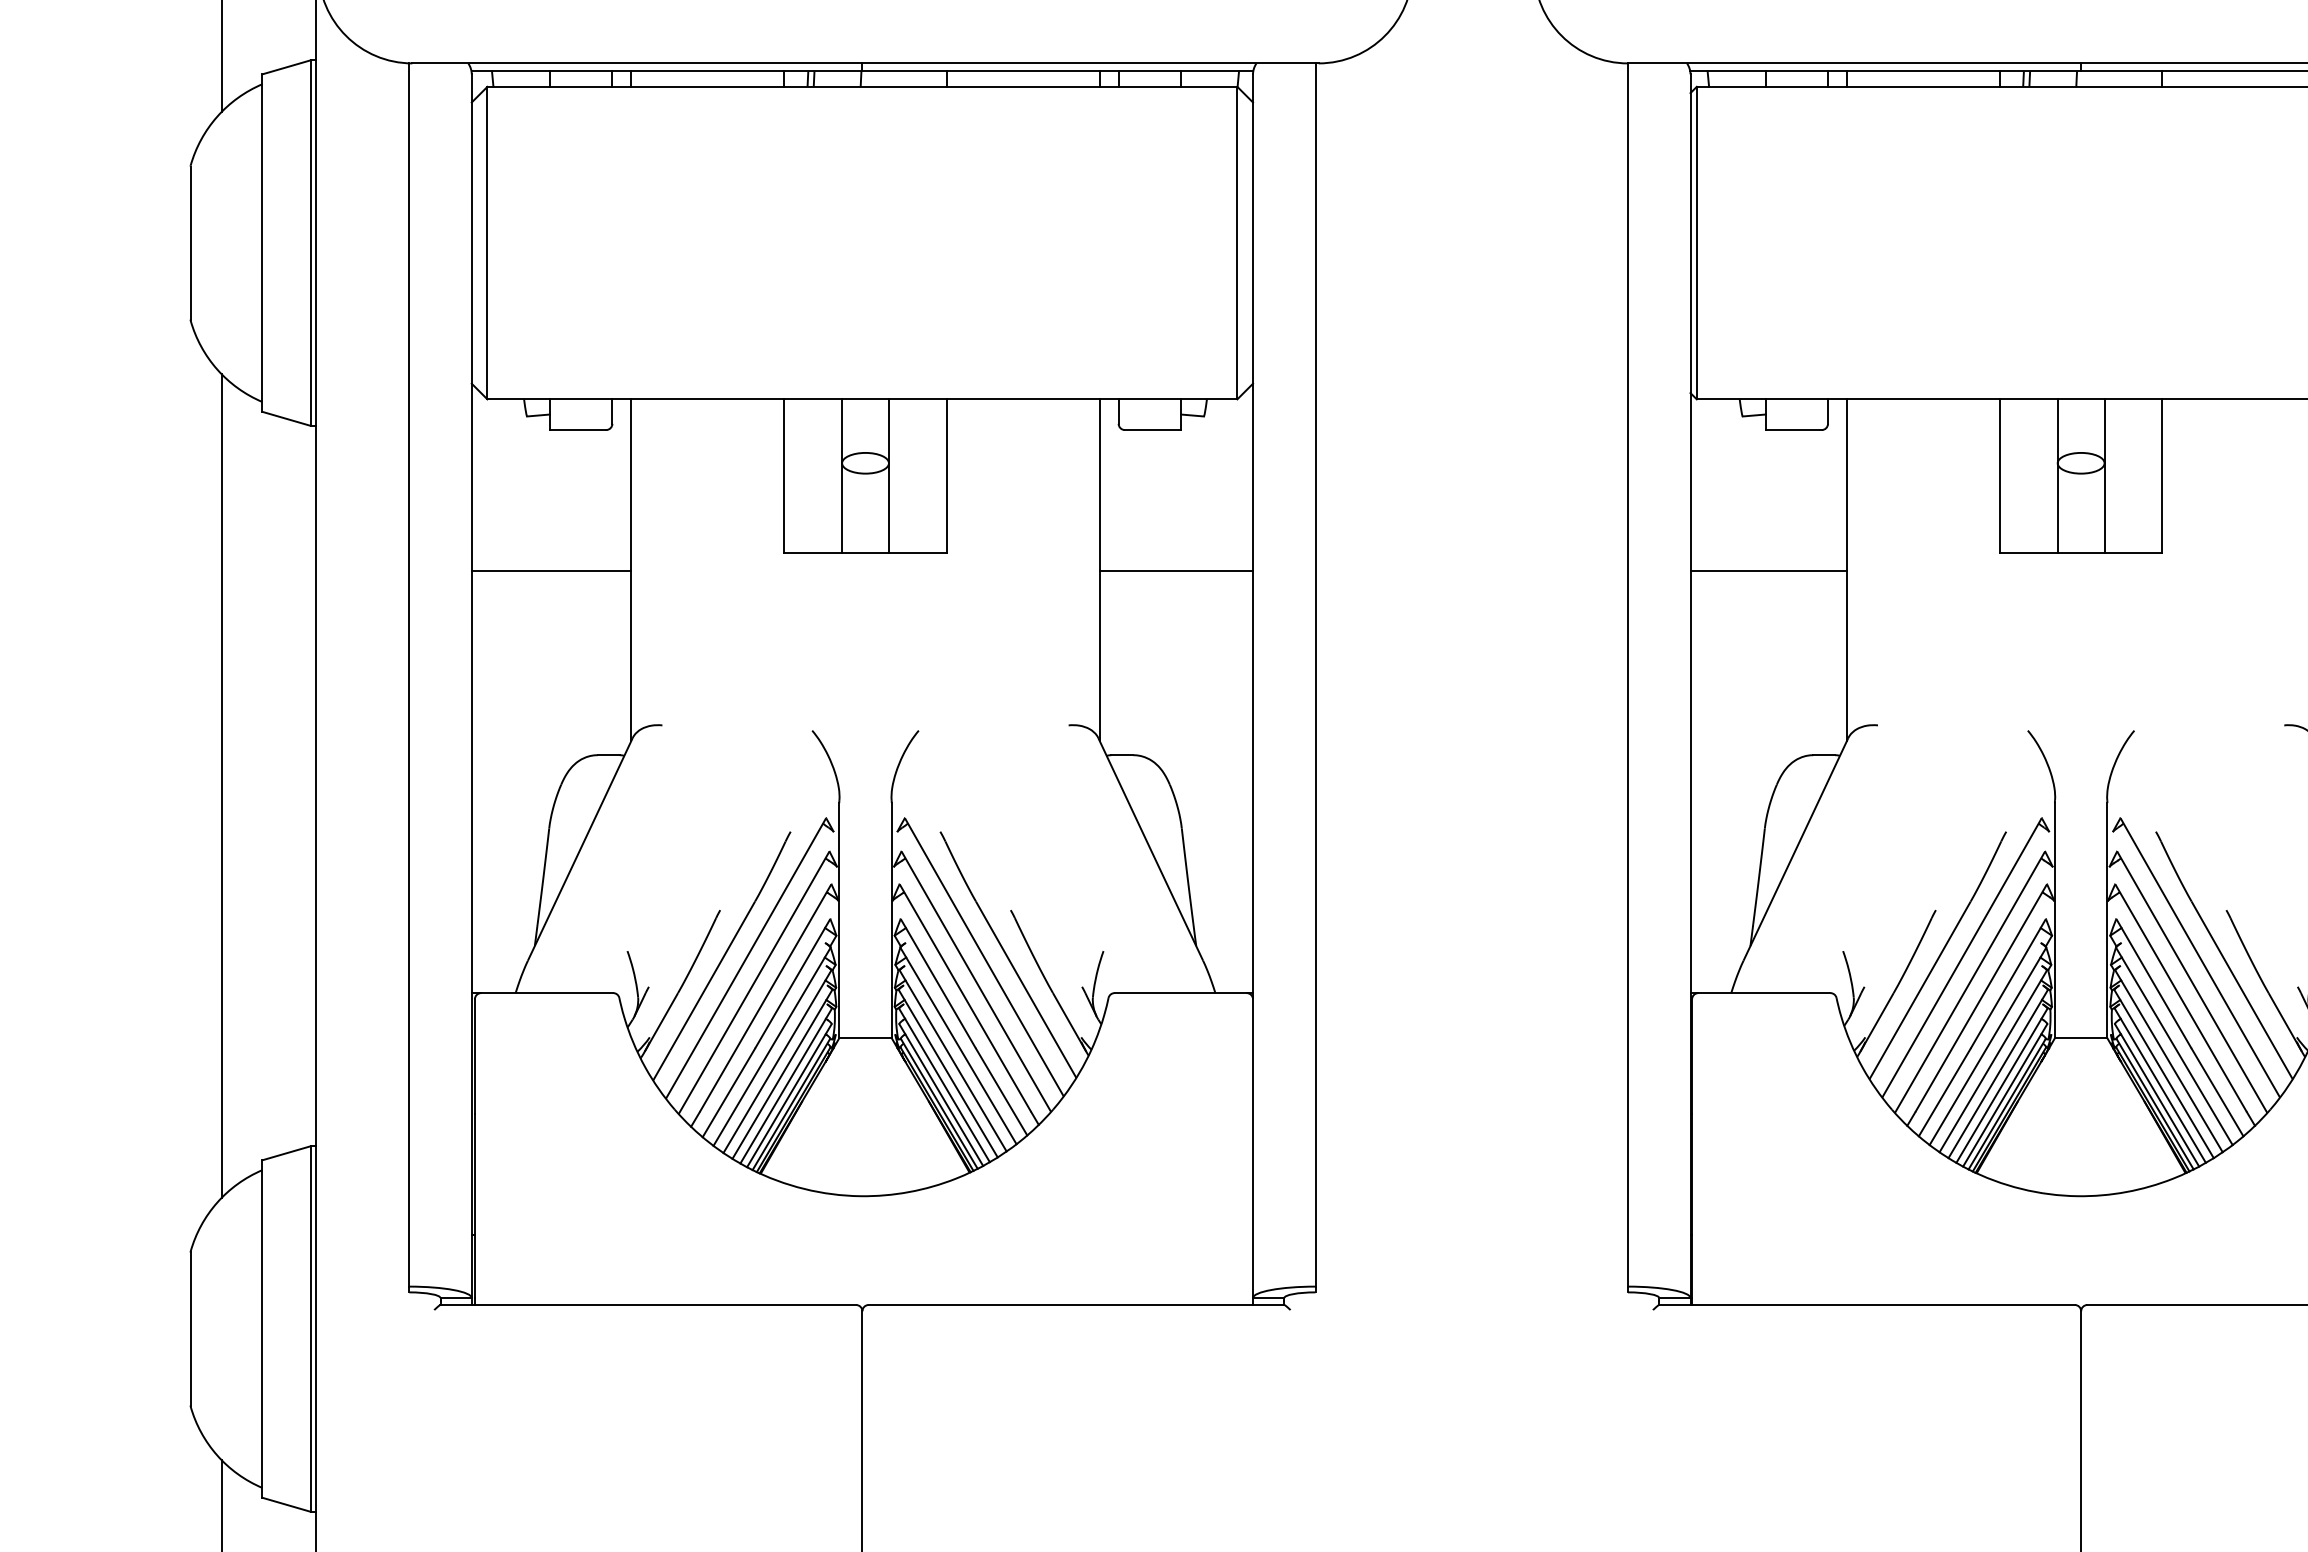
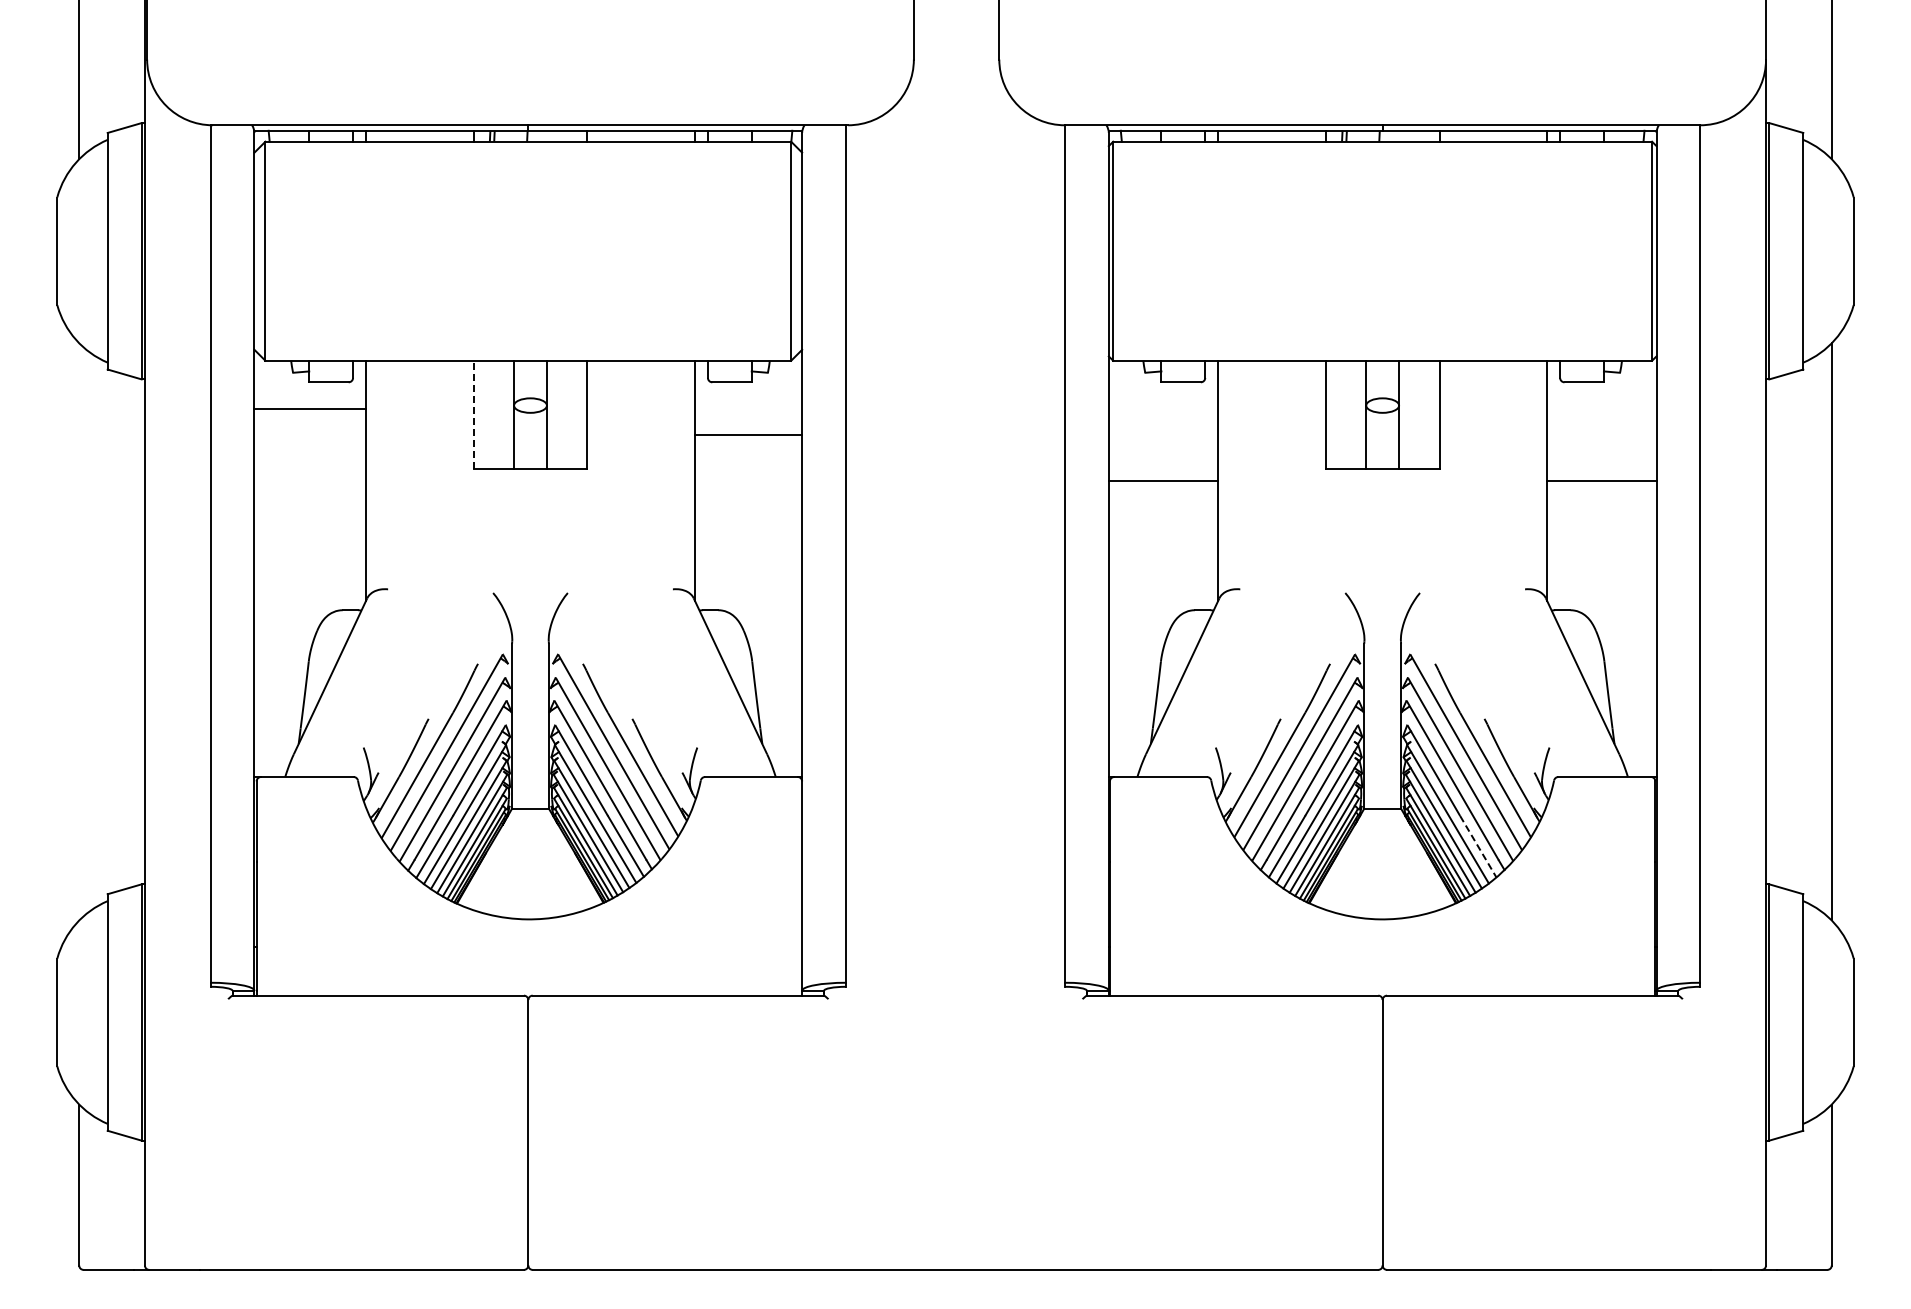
line: (784, 475) -> (473, 414), solid -> dashed
line: (551, 571) -> (310, 409), moved
line: (1176, 571) -> (748, 435), moved
line: (222, 785) -> (79, 631), removed
line: (2217, 1092) -> (1478, 846), solid -> dashed

